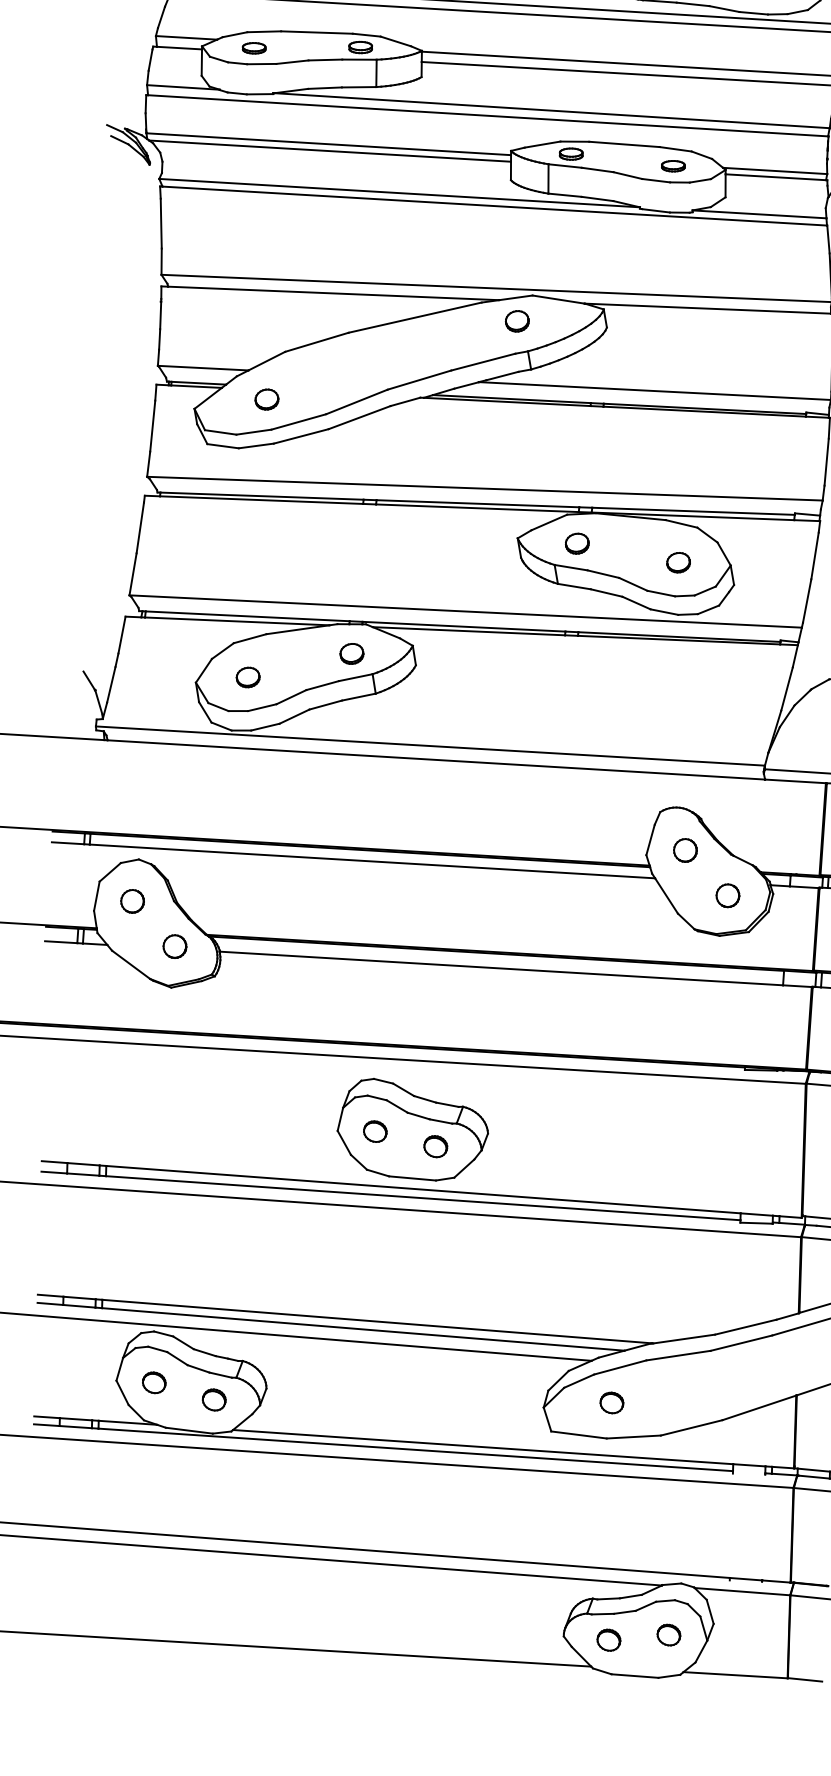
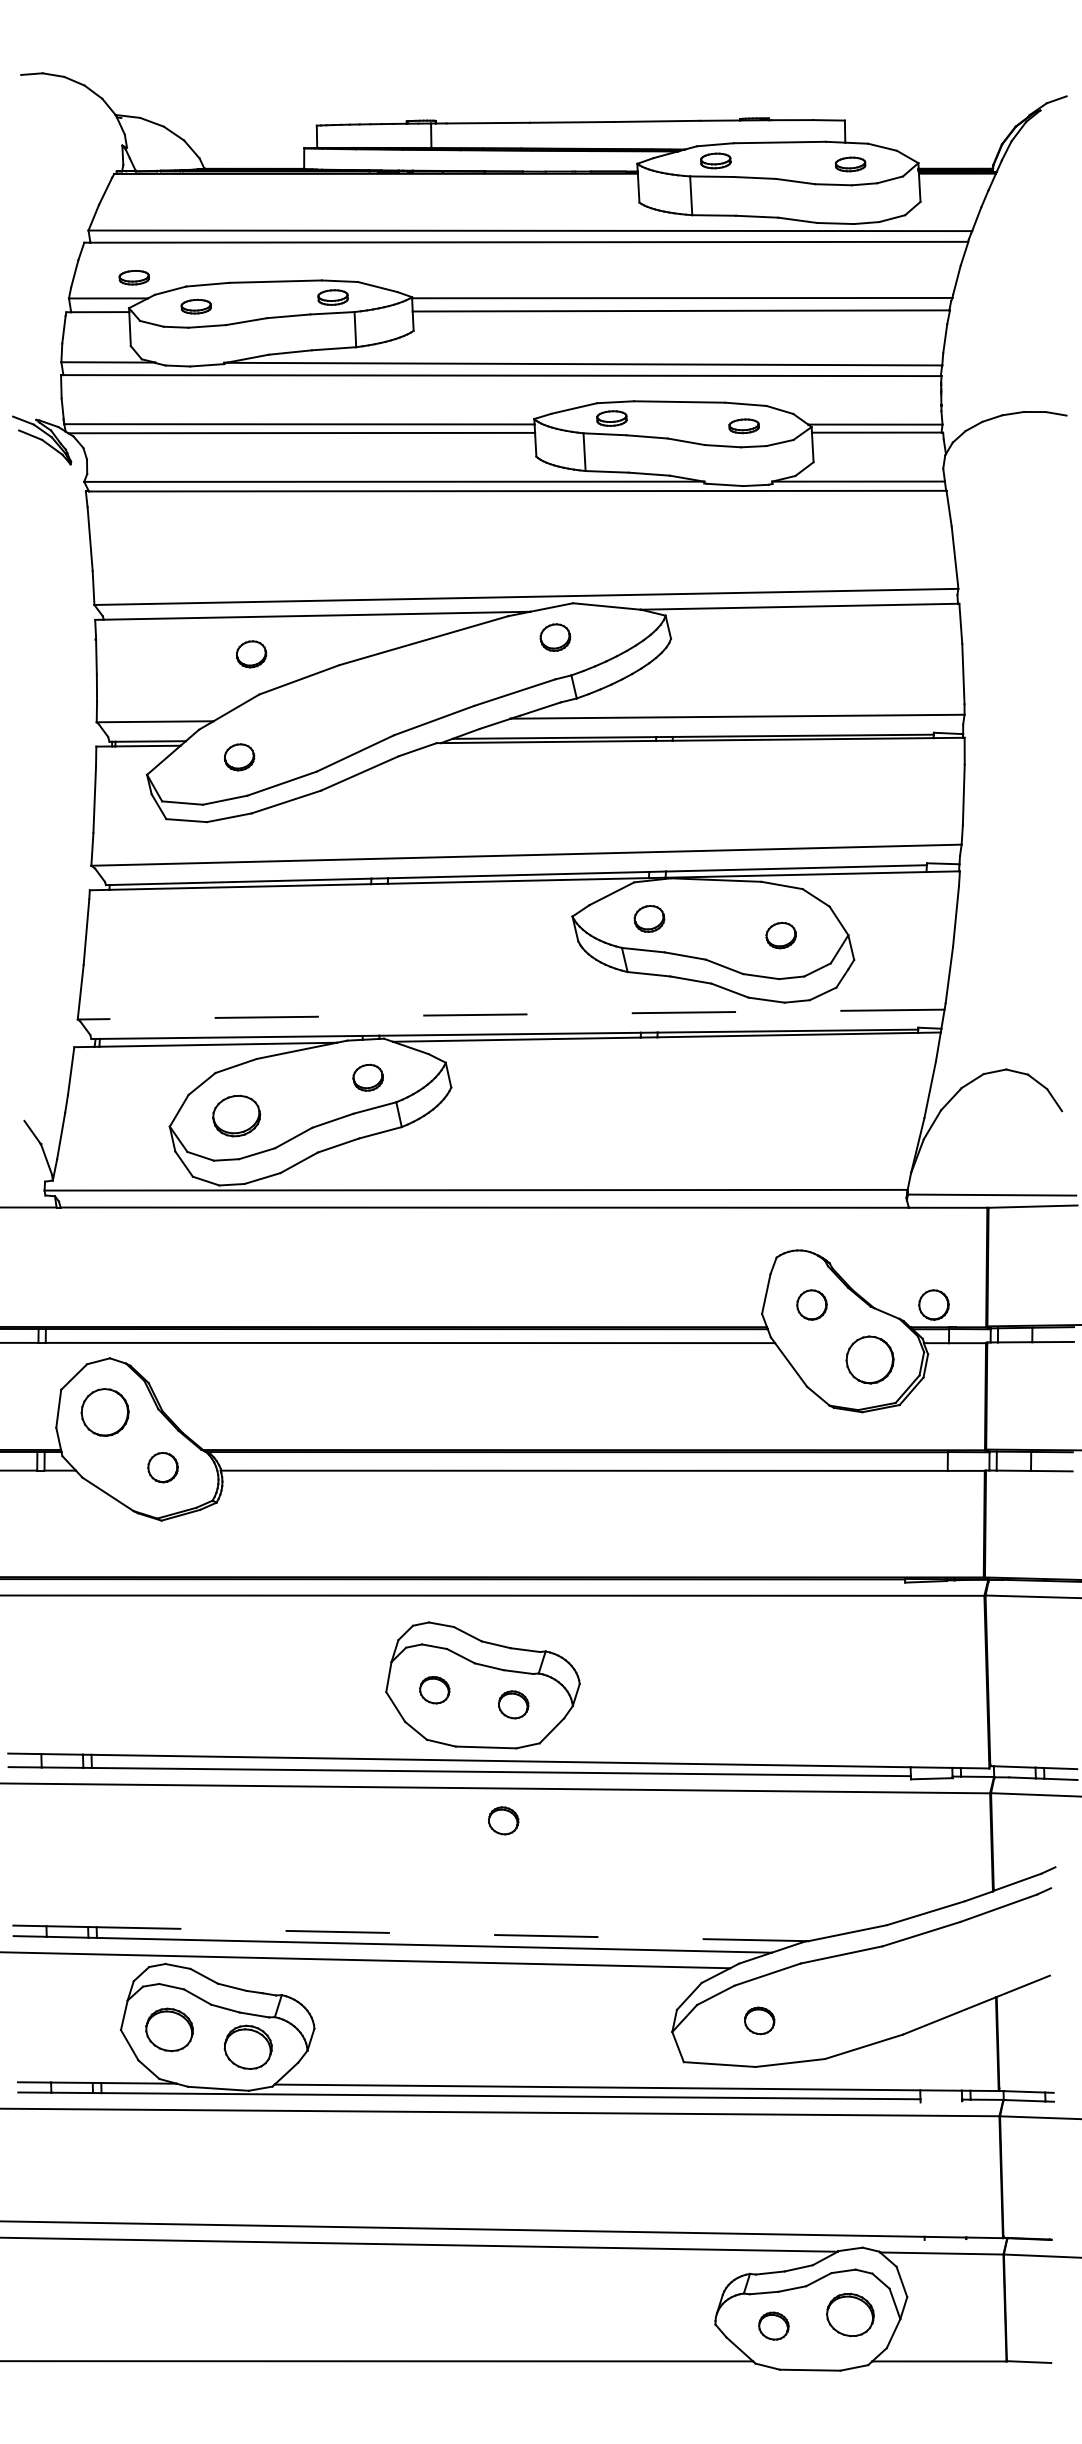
part: (206, 22) -> (133, 277), added
part: (280, 320) -> (251, 654), added
line: (465, 611) -> (510, 1014), solid -> dashed
part: (248, 677) -> (236, 1115), size x1.6
part: (779, 855) -> (933, 1304), added
part: (727, 895) -> (869, 1359), size x1.6
part: (132, 901) -> (104, 1412), size x1.6
part: (422, 1235) -> (503, 1820), added
line: (377, 1321) -> (451, 1934), solid -> dashed
part: (154, 1382) -> (169, 2029), size x1.6
part: (213, 1400) -> (247, 2047), size x1.6
part: (668, 1634) -> (850, 2314), size x1.6

